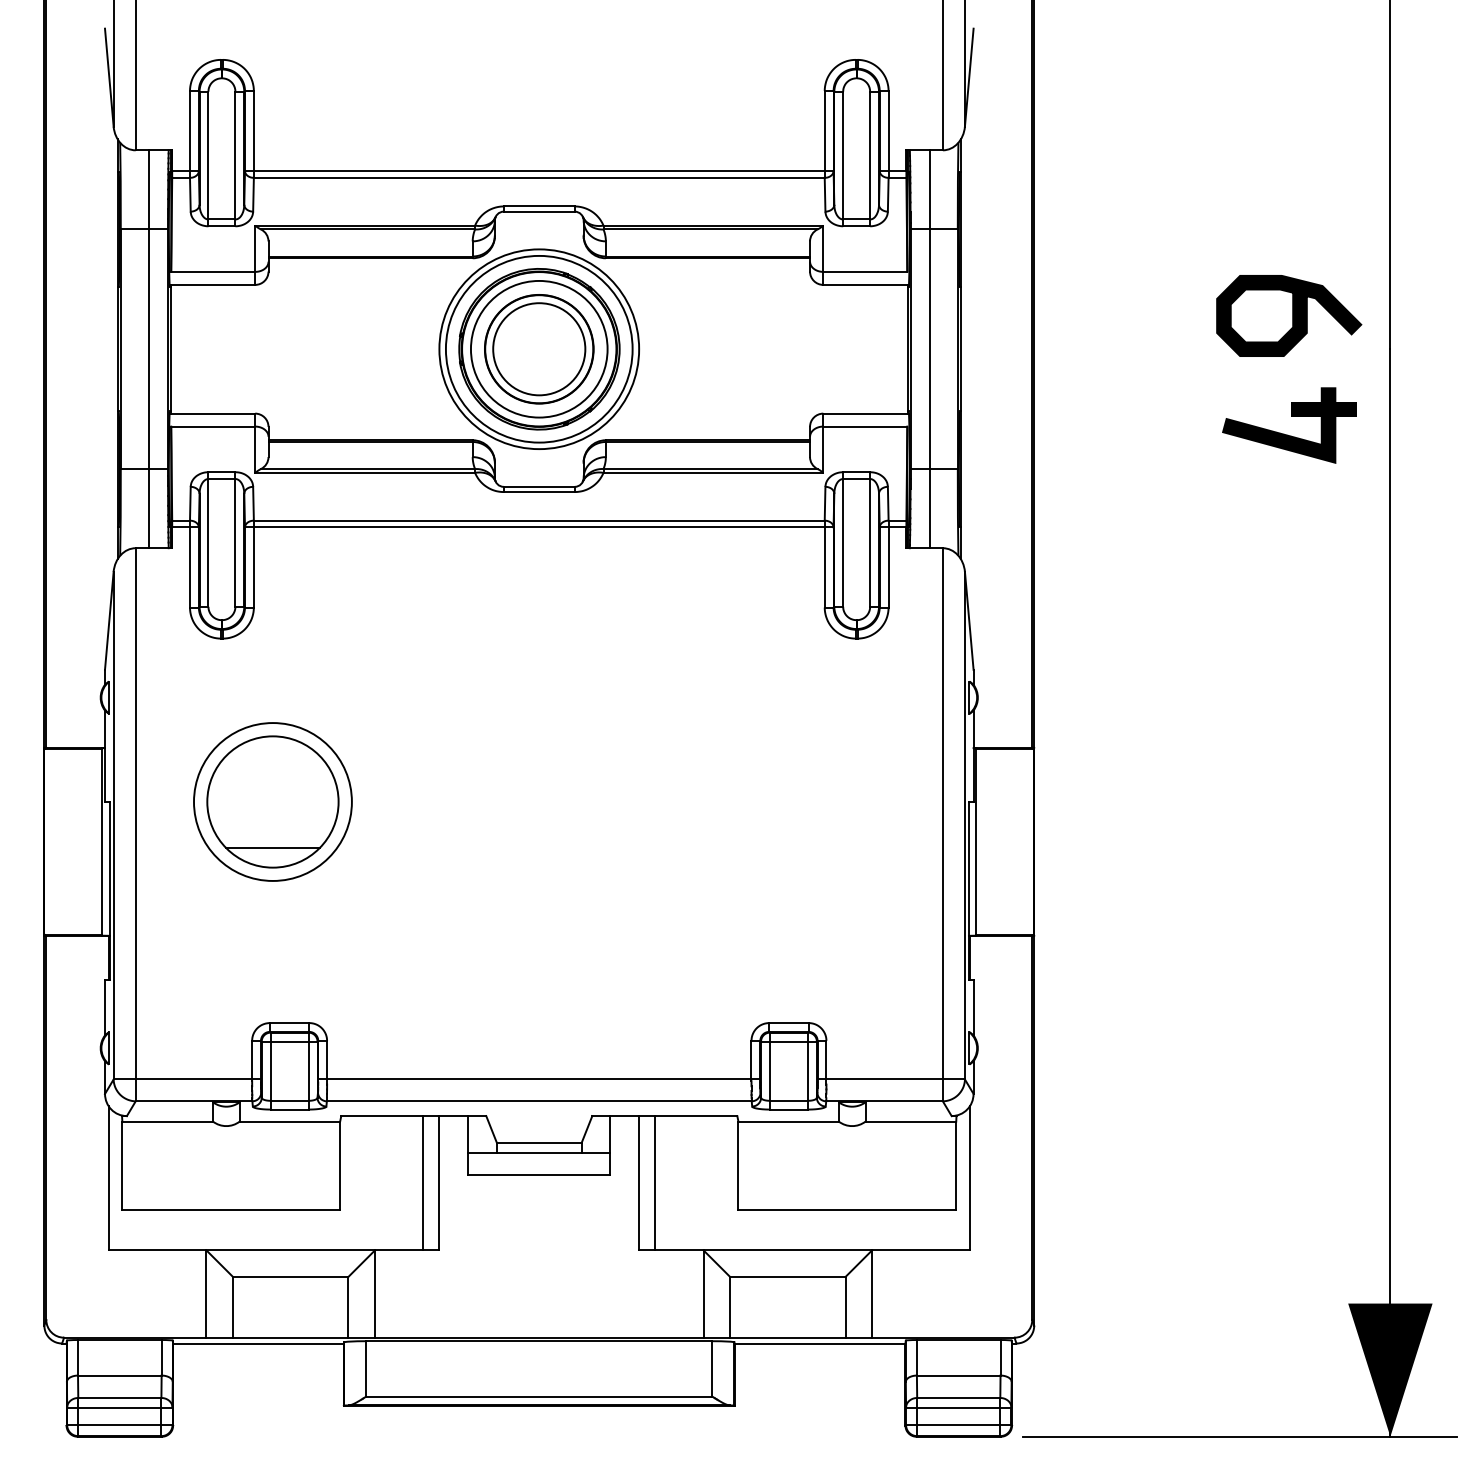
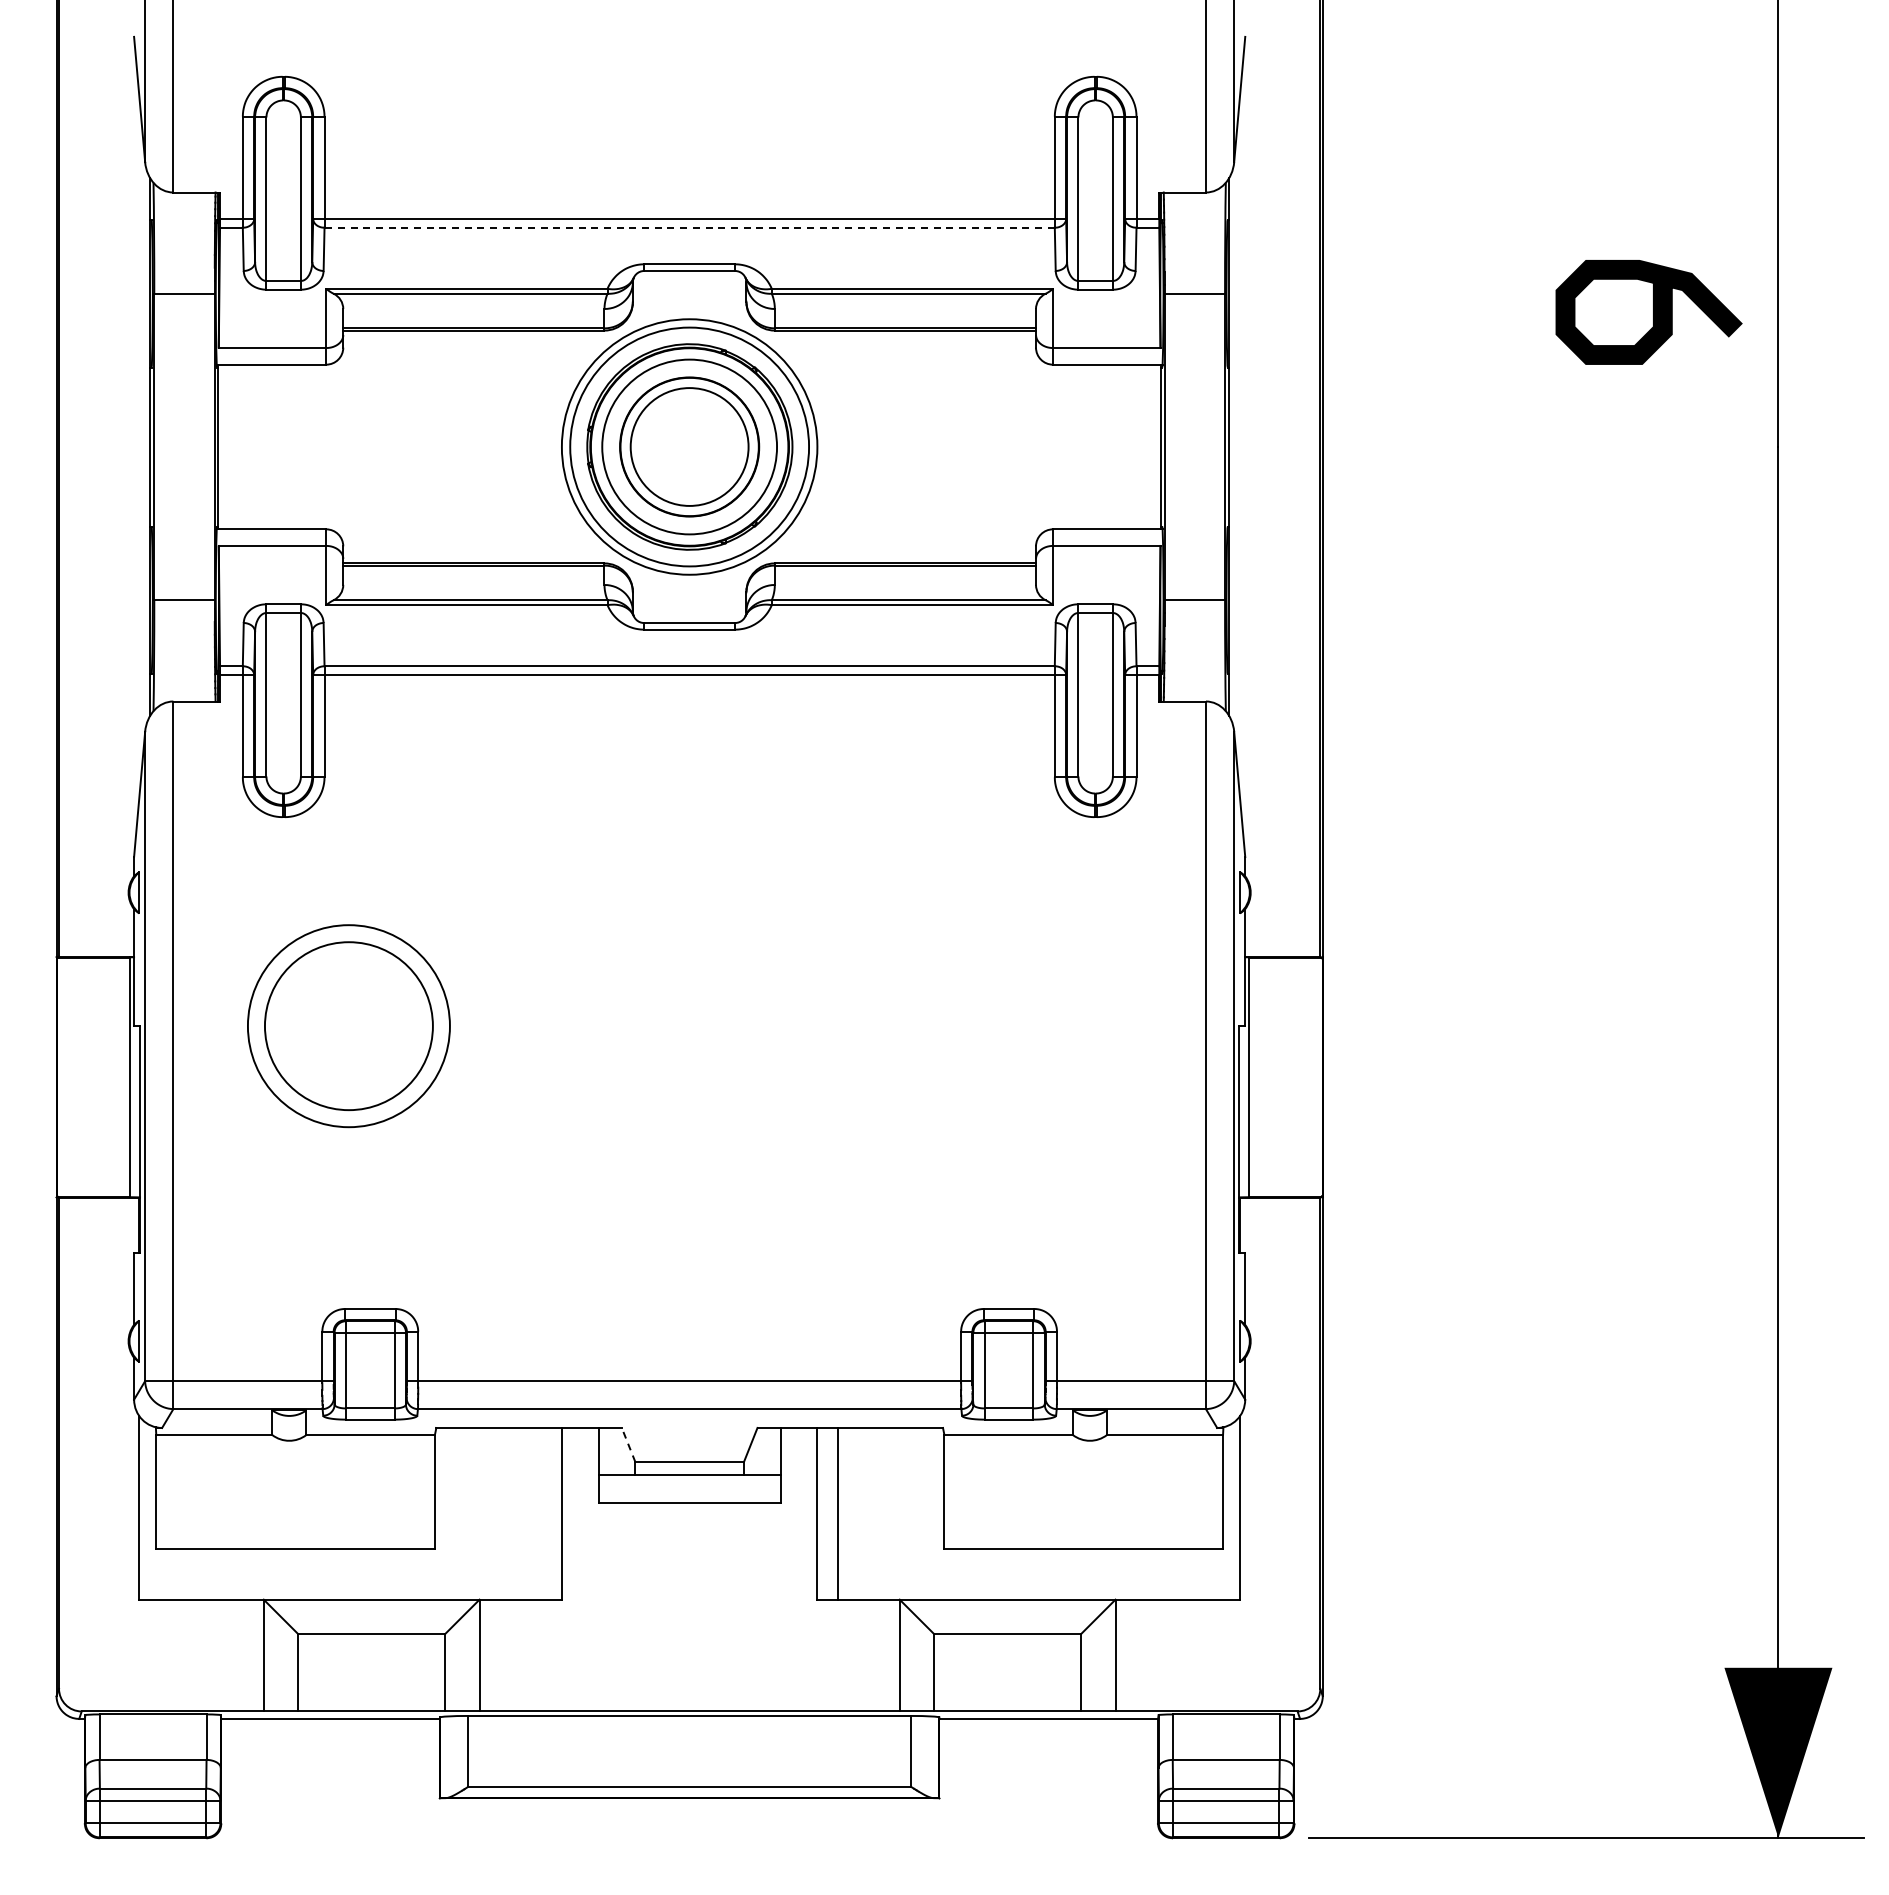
line: (539, 177) -> (689, 227), solid -> dashed
curve: (1292, 316) -> (1653, 312), moved
line: (148, 348) -> (189, 446), removed
line: (930, 348) -> (1189, 446), removed
part: (1291, 416) -> (1651, 533), removed
line: (272, 848) -> (348, 1085), removed
line: (491, 1129) -> (628, 1444), solid -> dashed
line: (423, 1182) -> (541, 1513), removed

